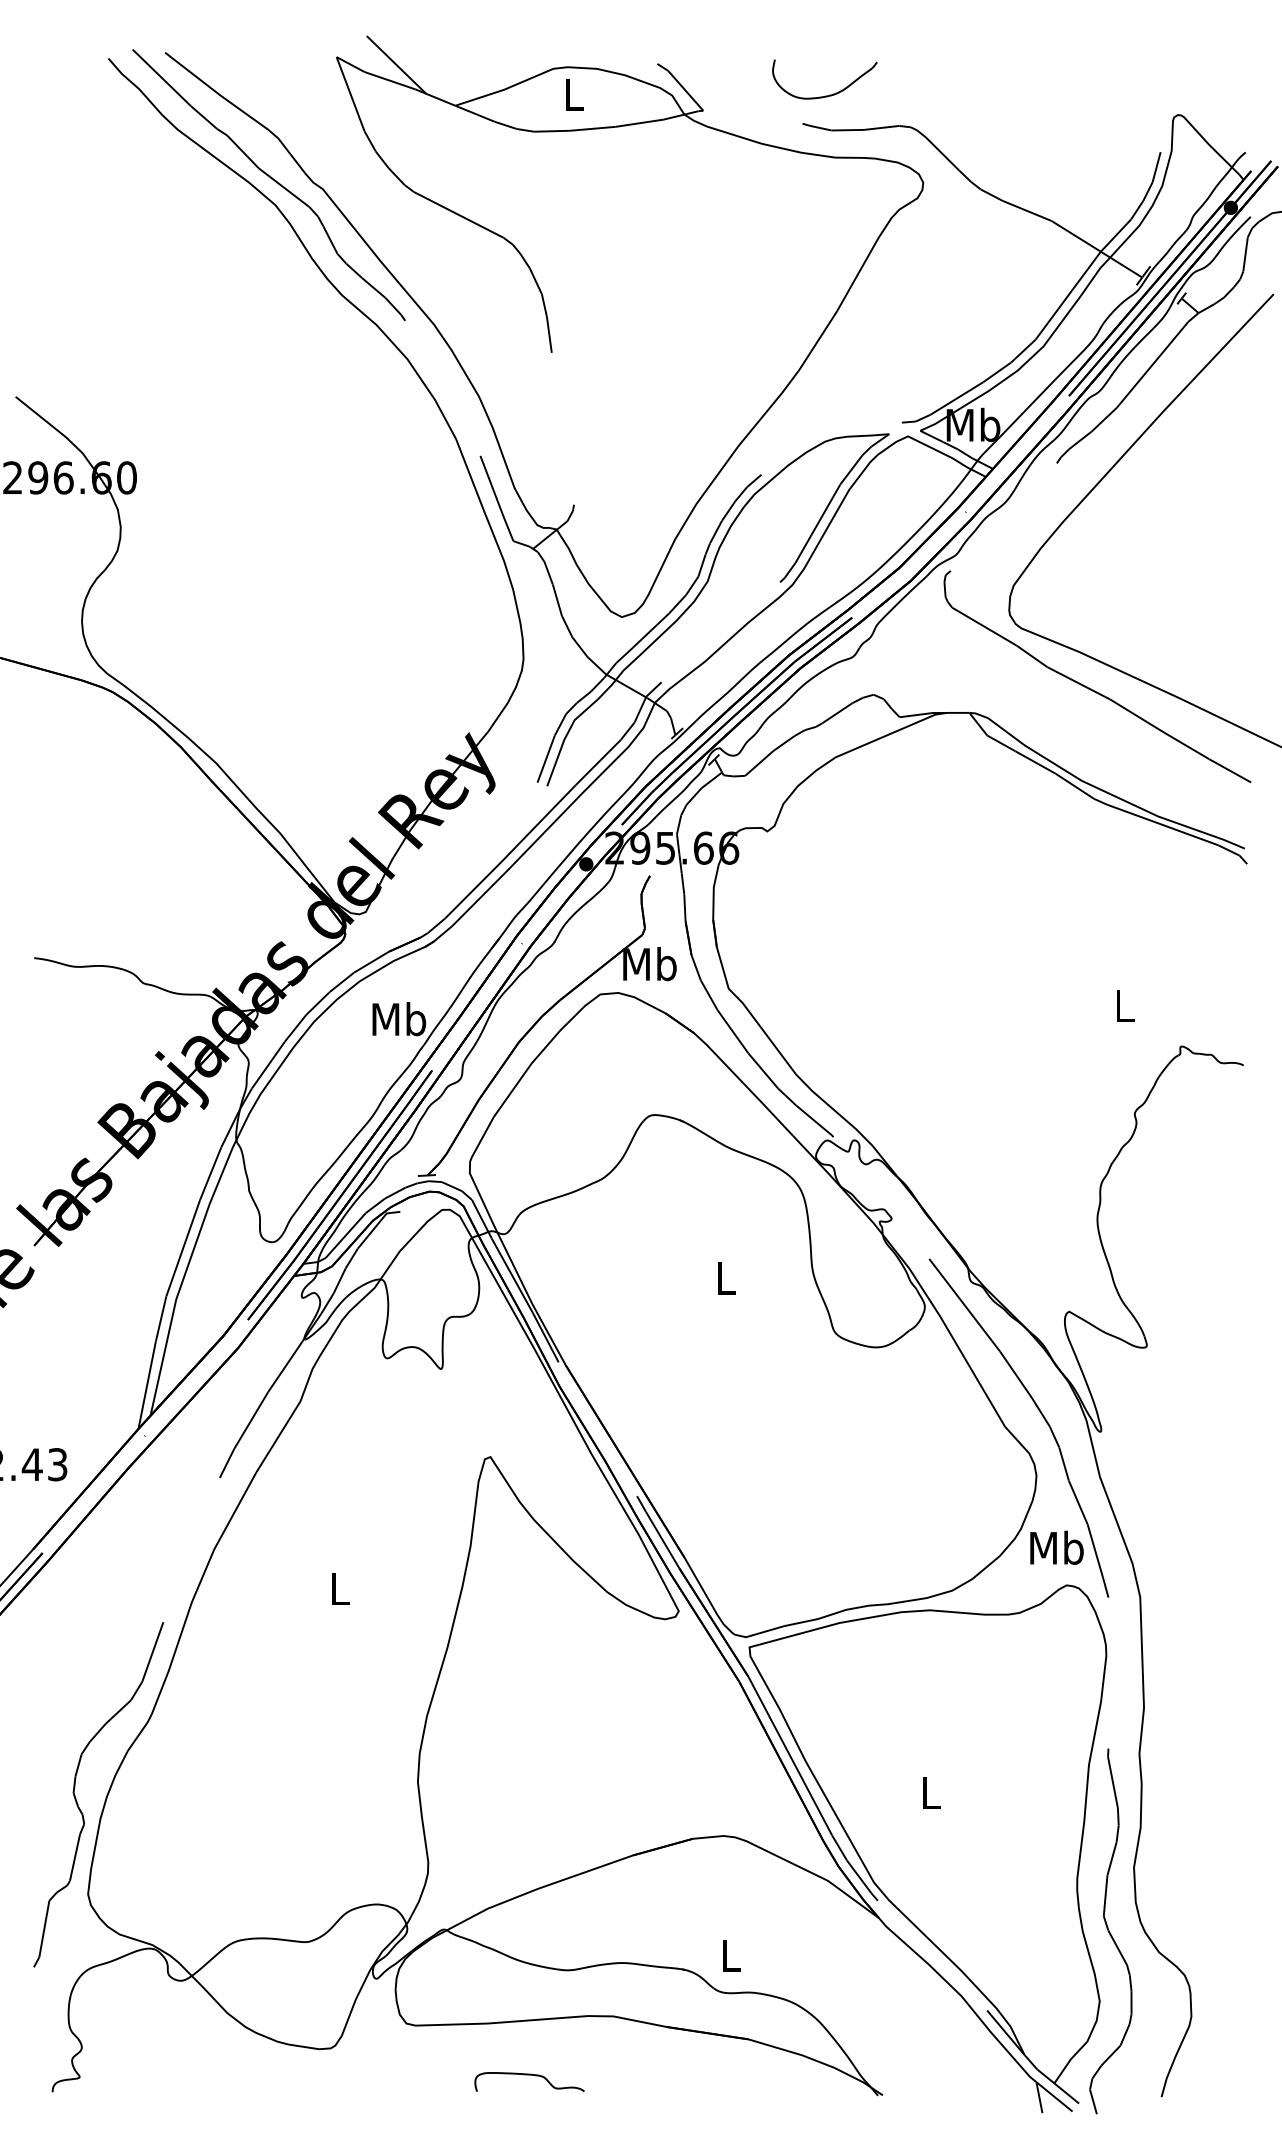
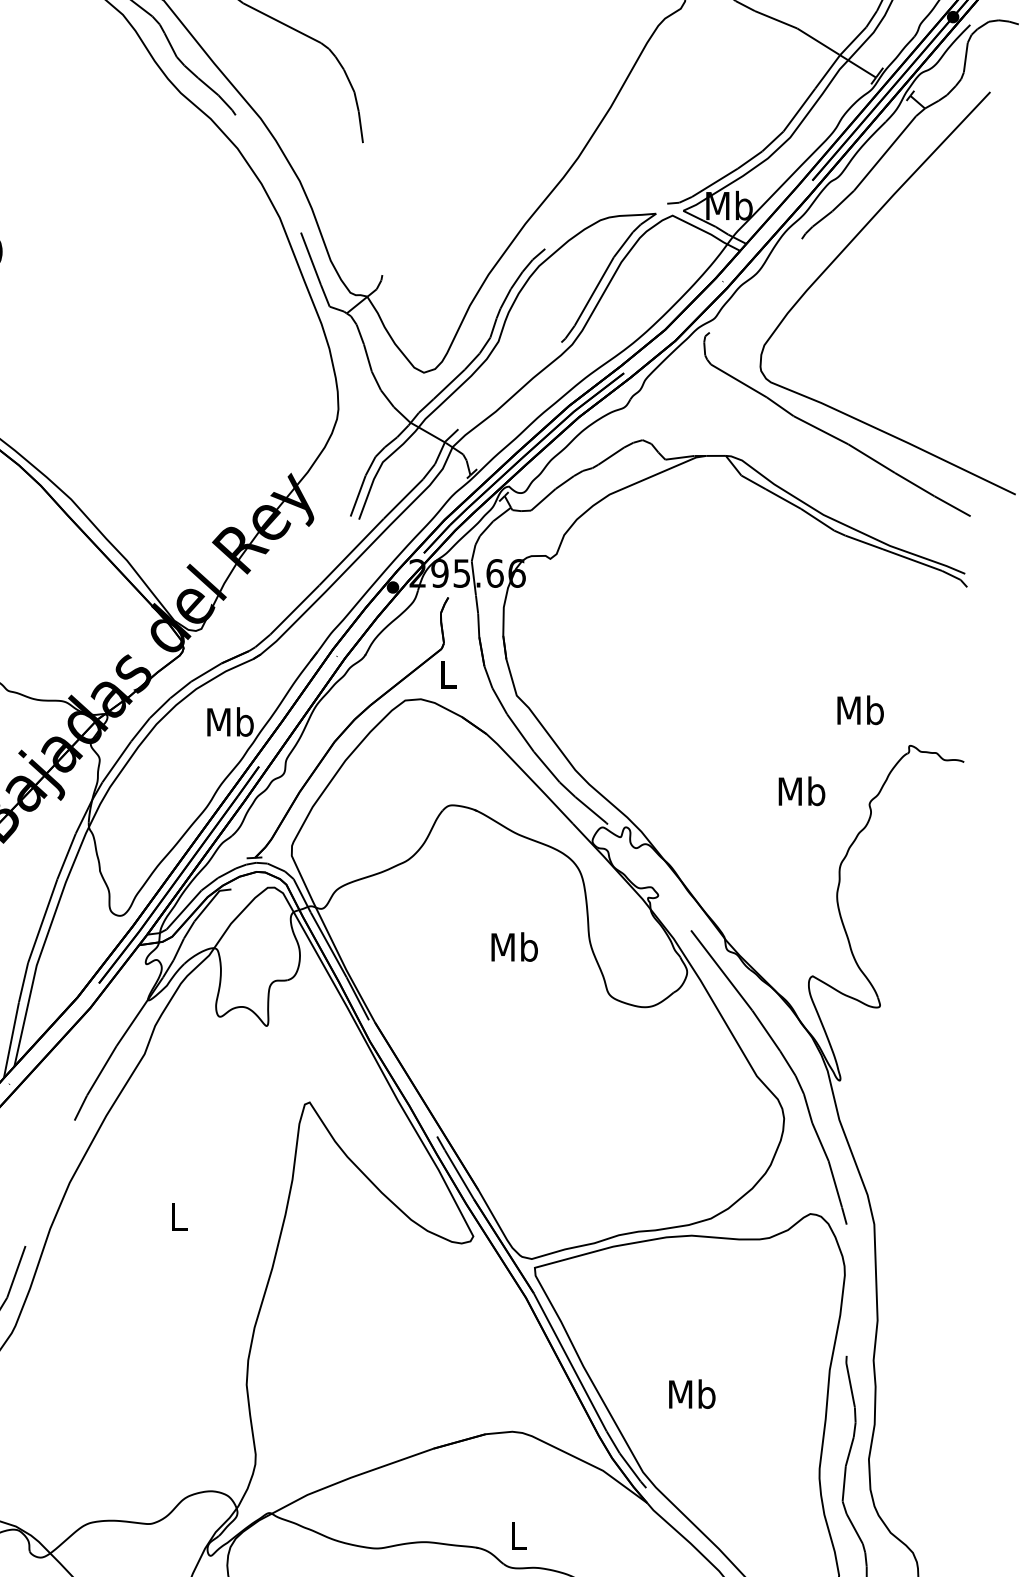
text: (649, 964) -> (447, 674), Mb -> L
text: (1124, 1005) -> (860, 710), L -> Mb
text: (726, 1278) -> (514, 947), L -> Mb
text: (1056, 1547) -> (801, 790), moved
text: (930, 1792) -> (692, 1393), L -> Mb

